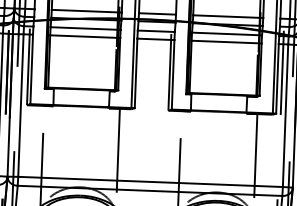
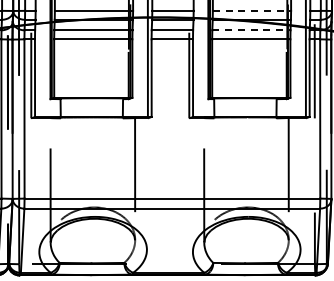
line: (228, 16) -> (252, 10), solid -> dashed
line: (227, 34) -> (251, 30), solid -> dashed

